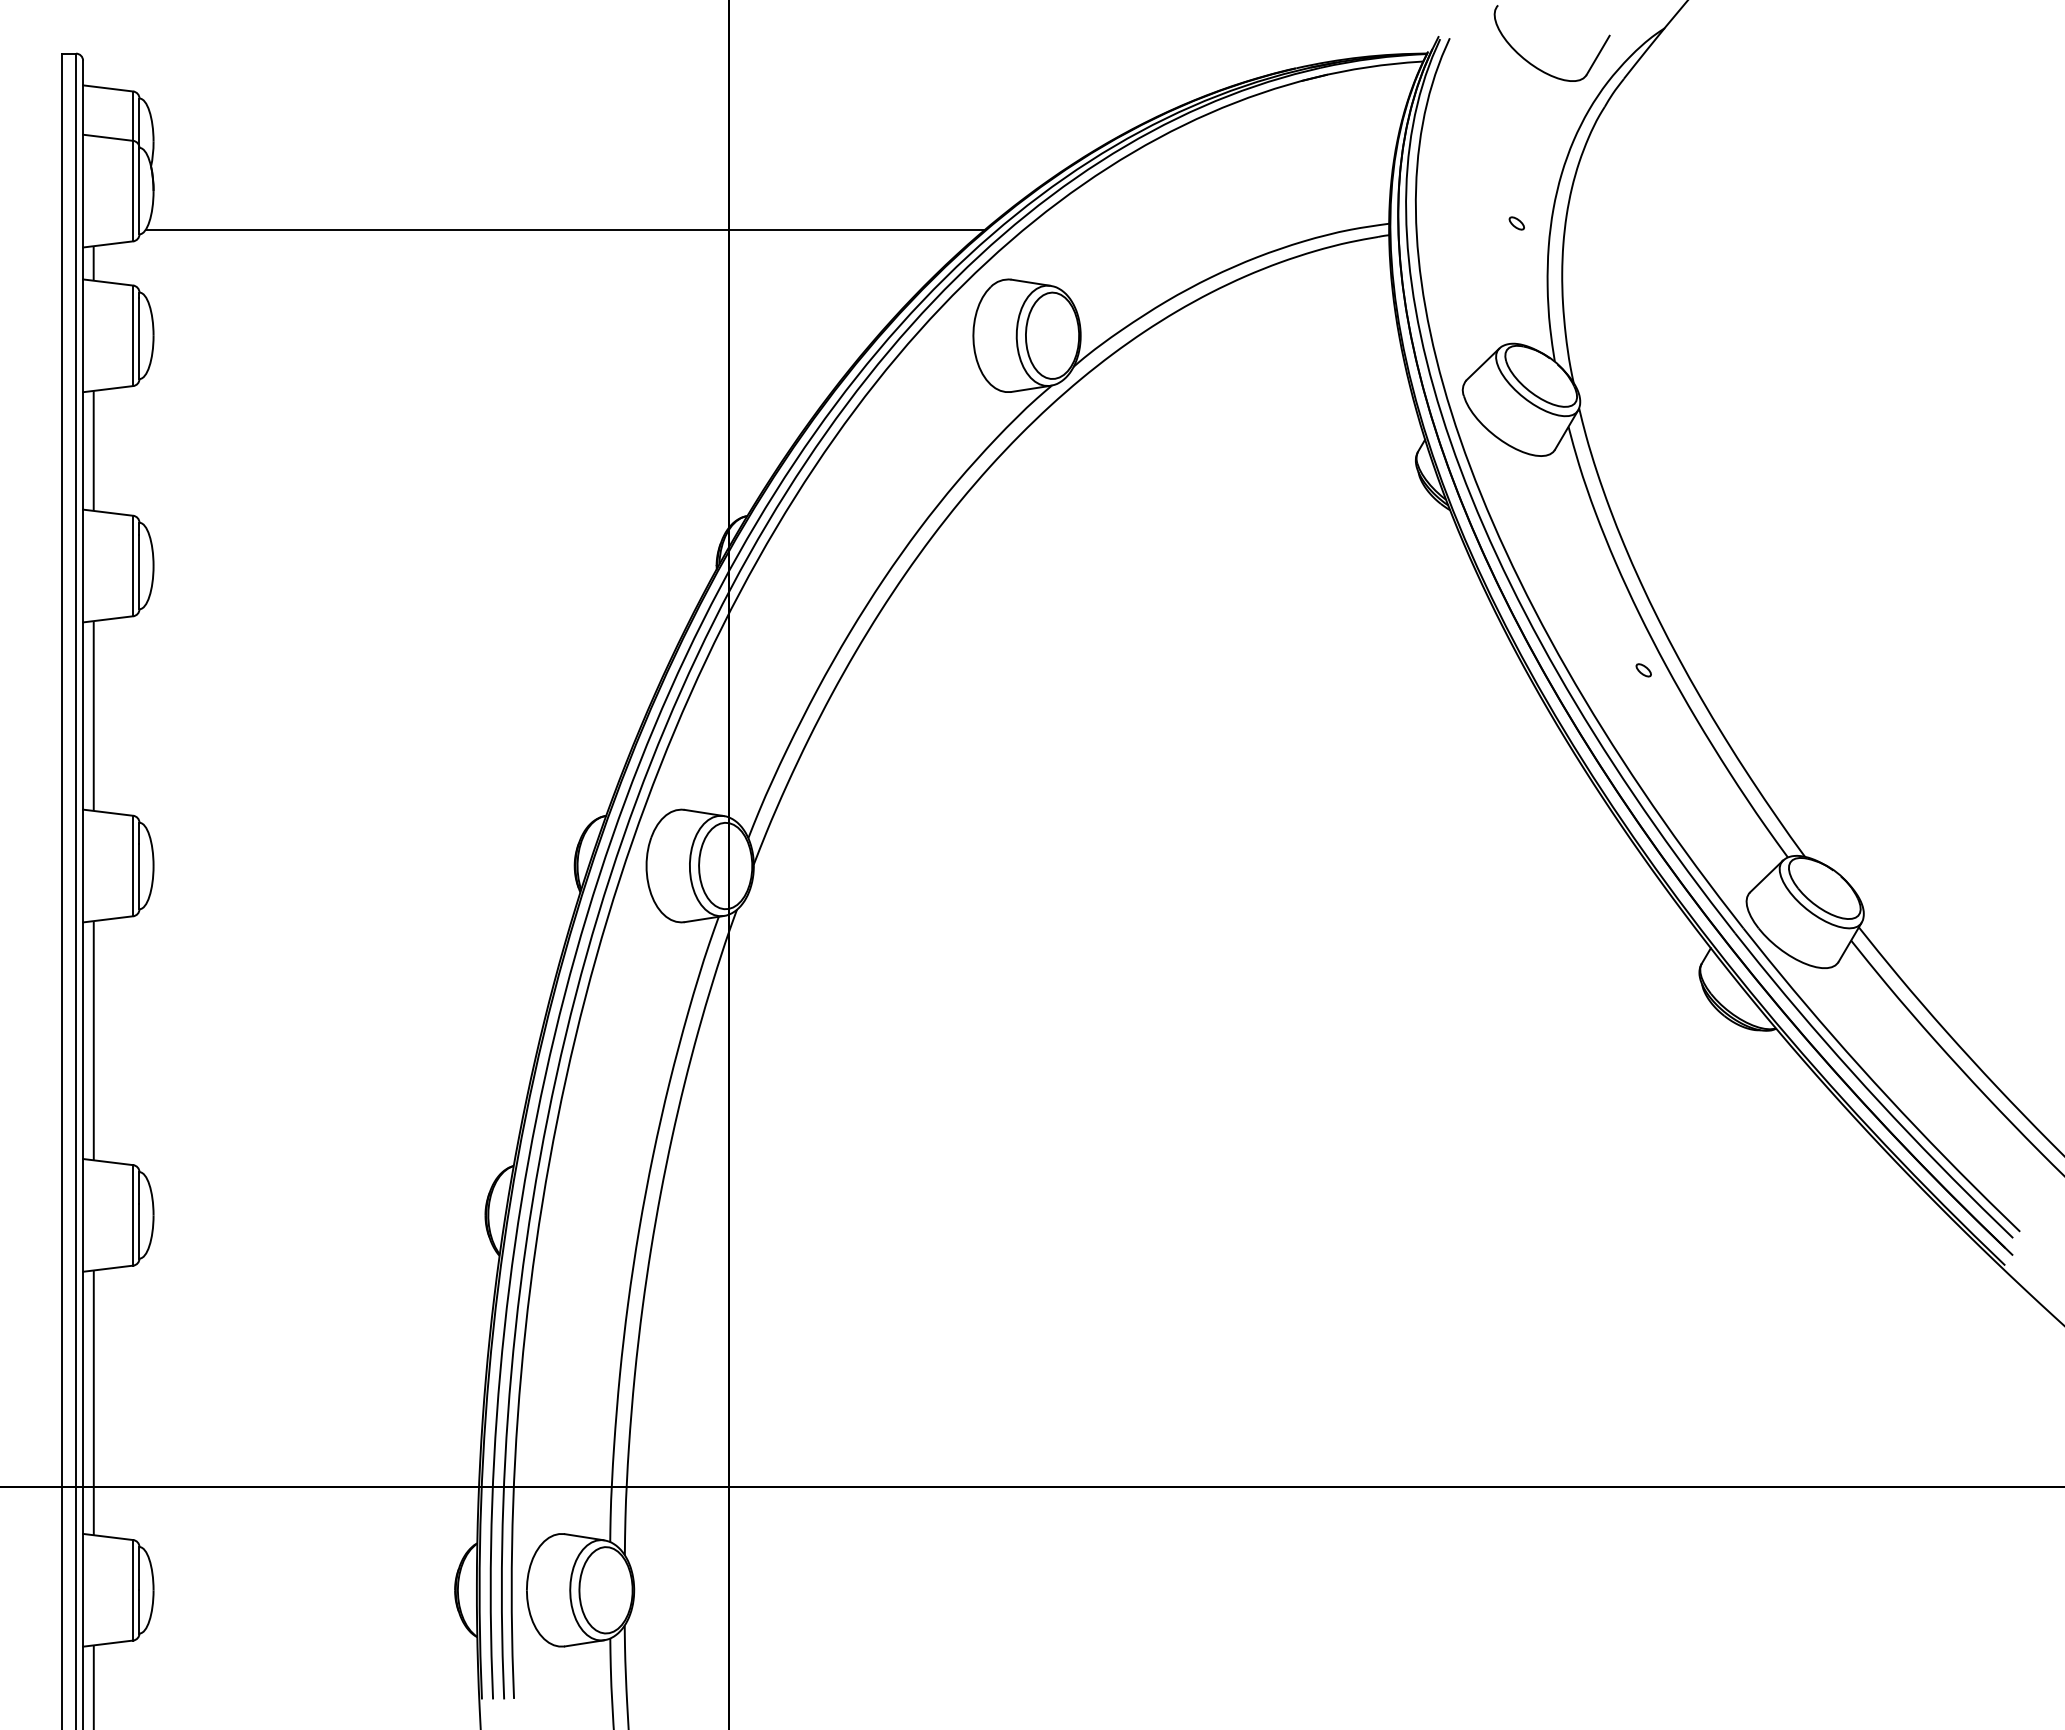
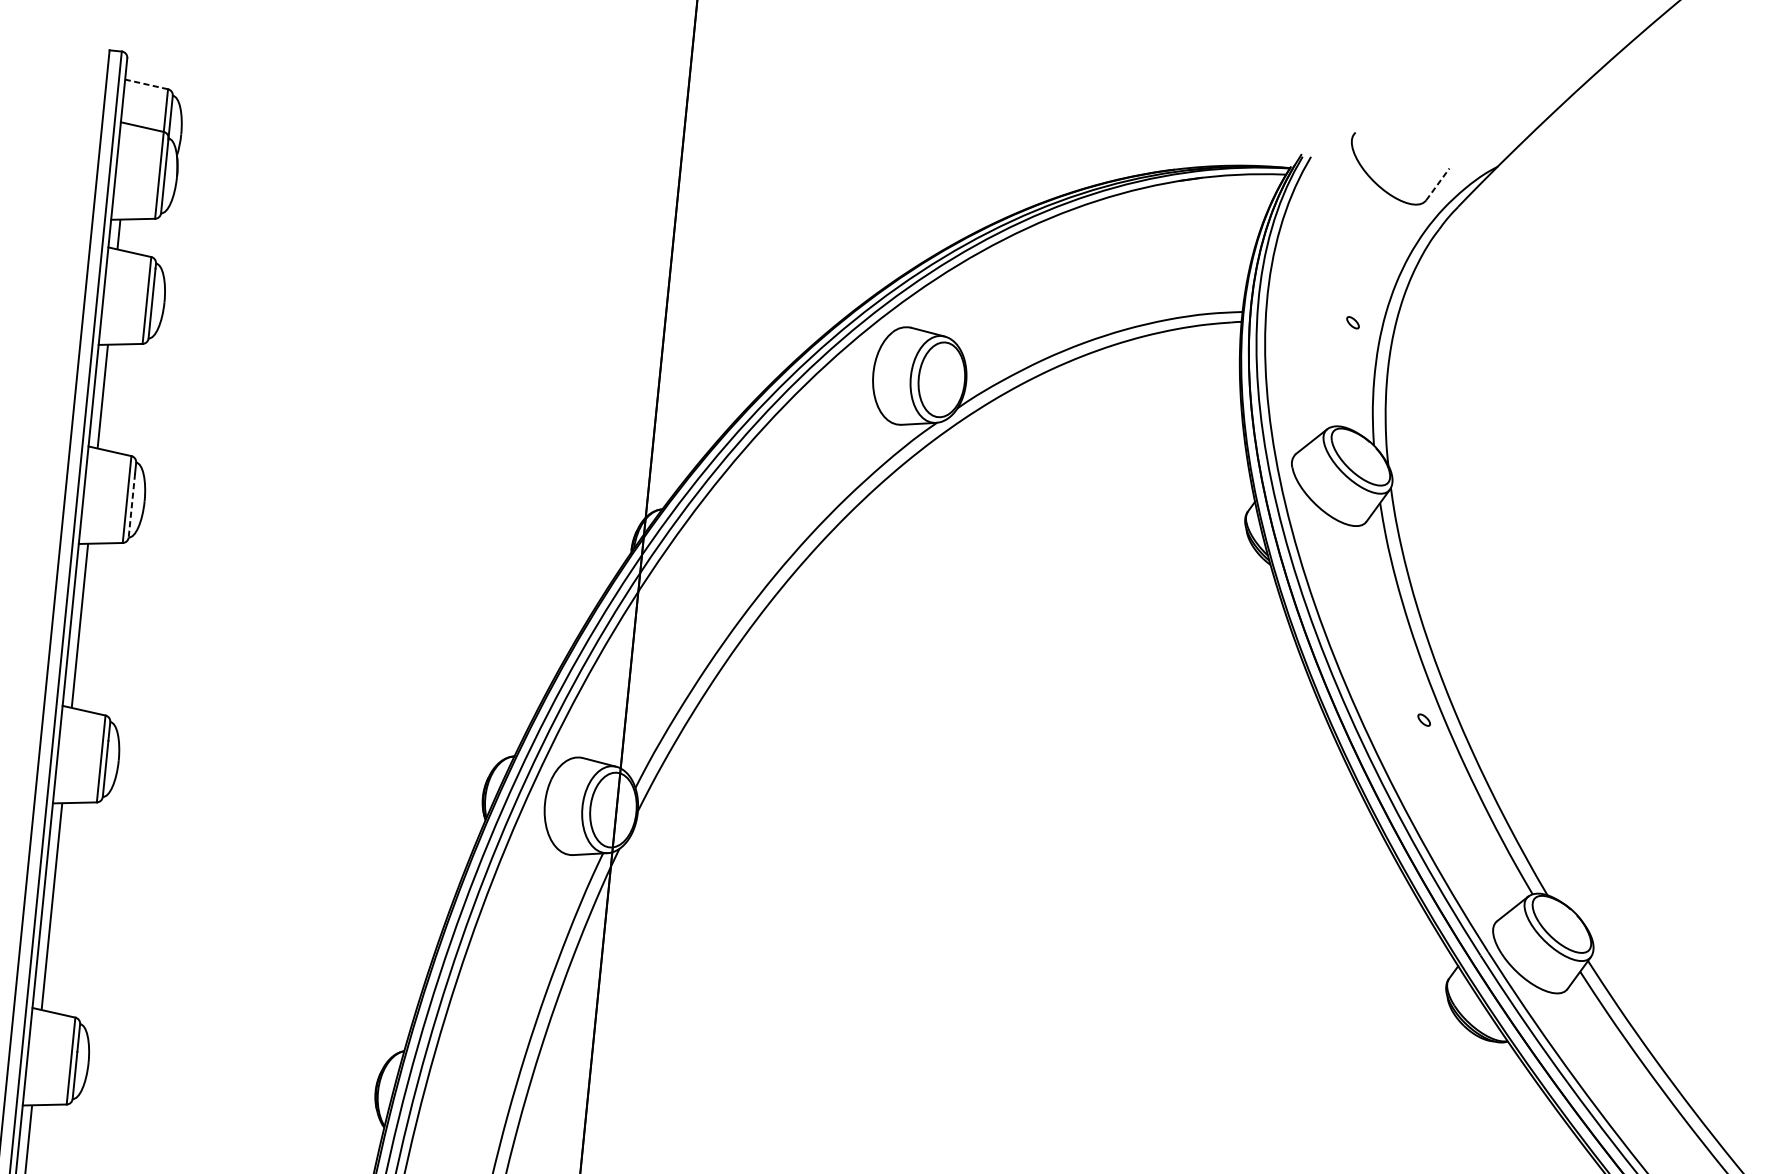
line: (1598, 55) -> (1438, 184), solid -> dashed
line: (107, 88) -> (146, 84), solid -> dashed
line: (565, 229) -> (529, 245), removed
line: (139, 572) -> (131, 505), solid -> dashed

